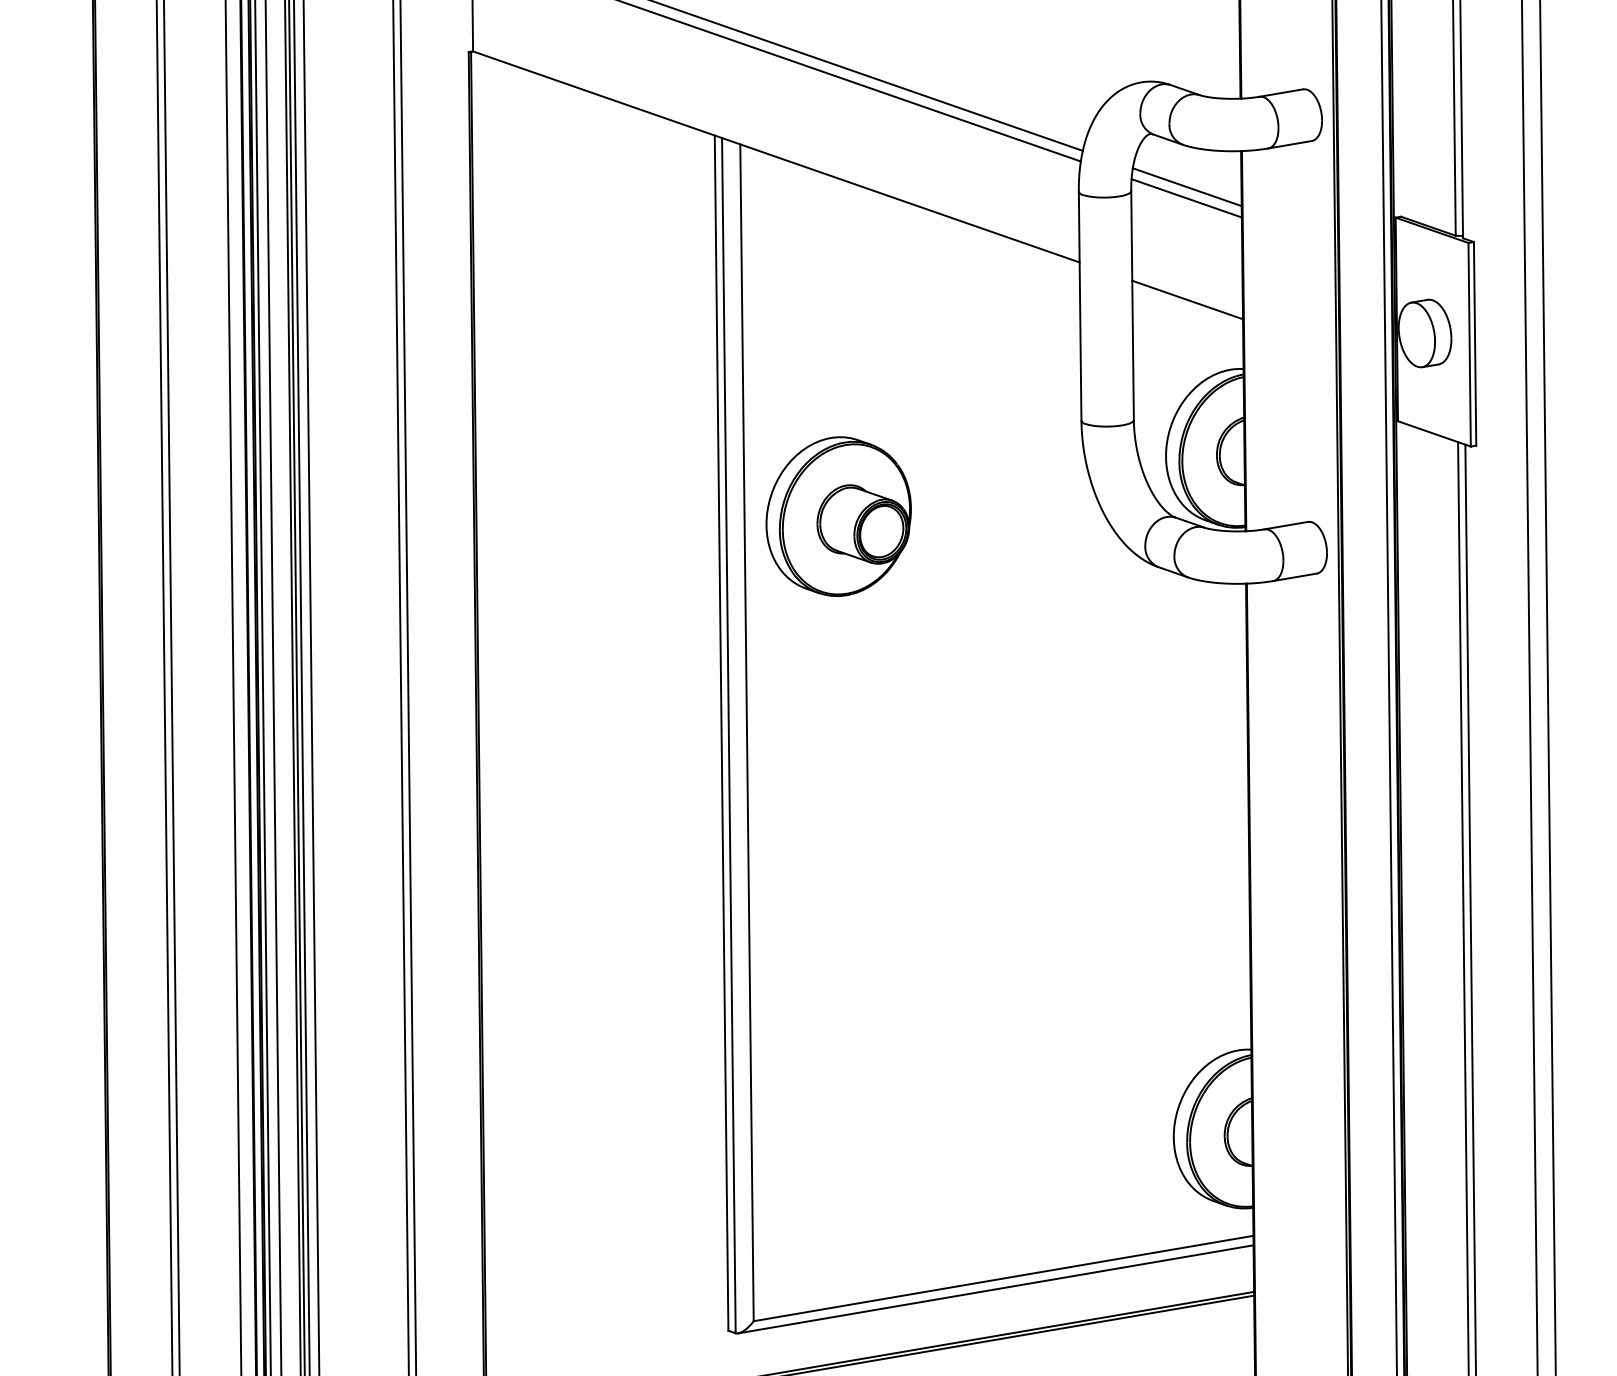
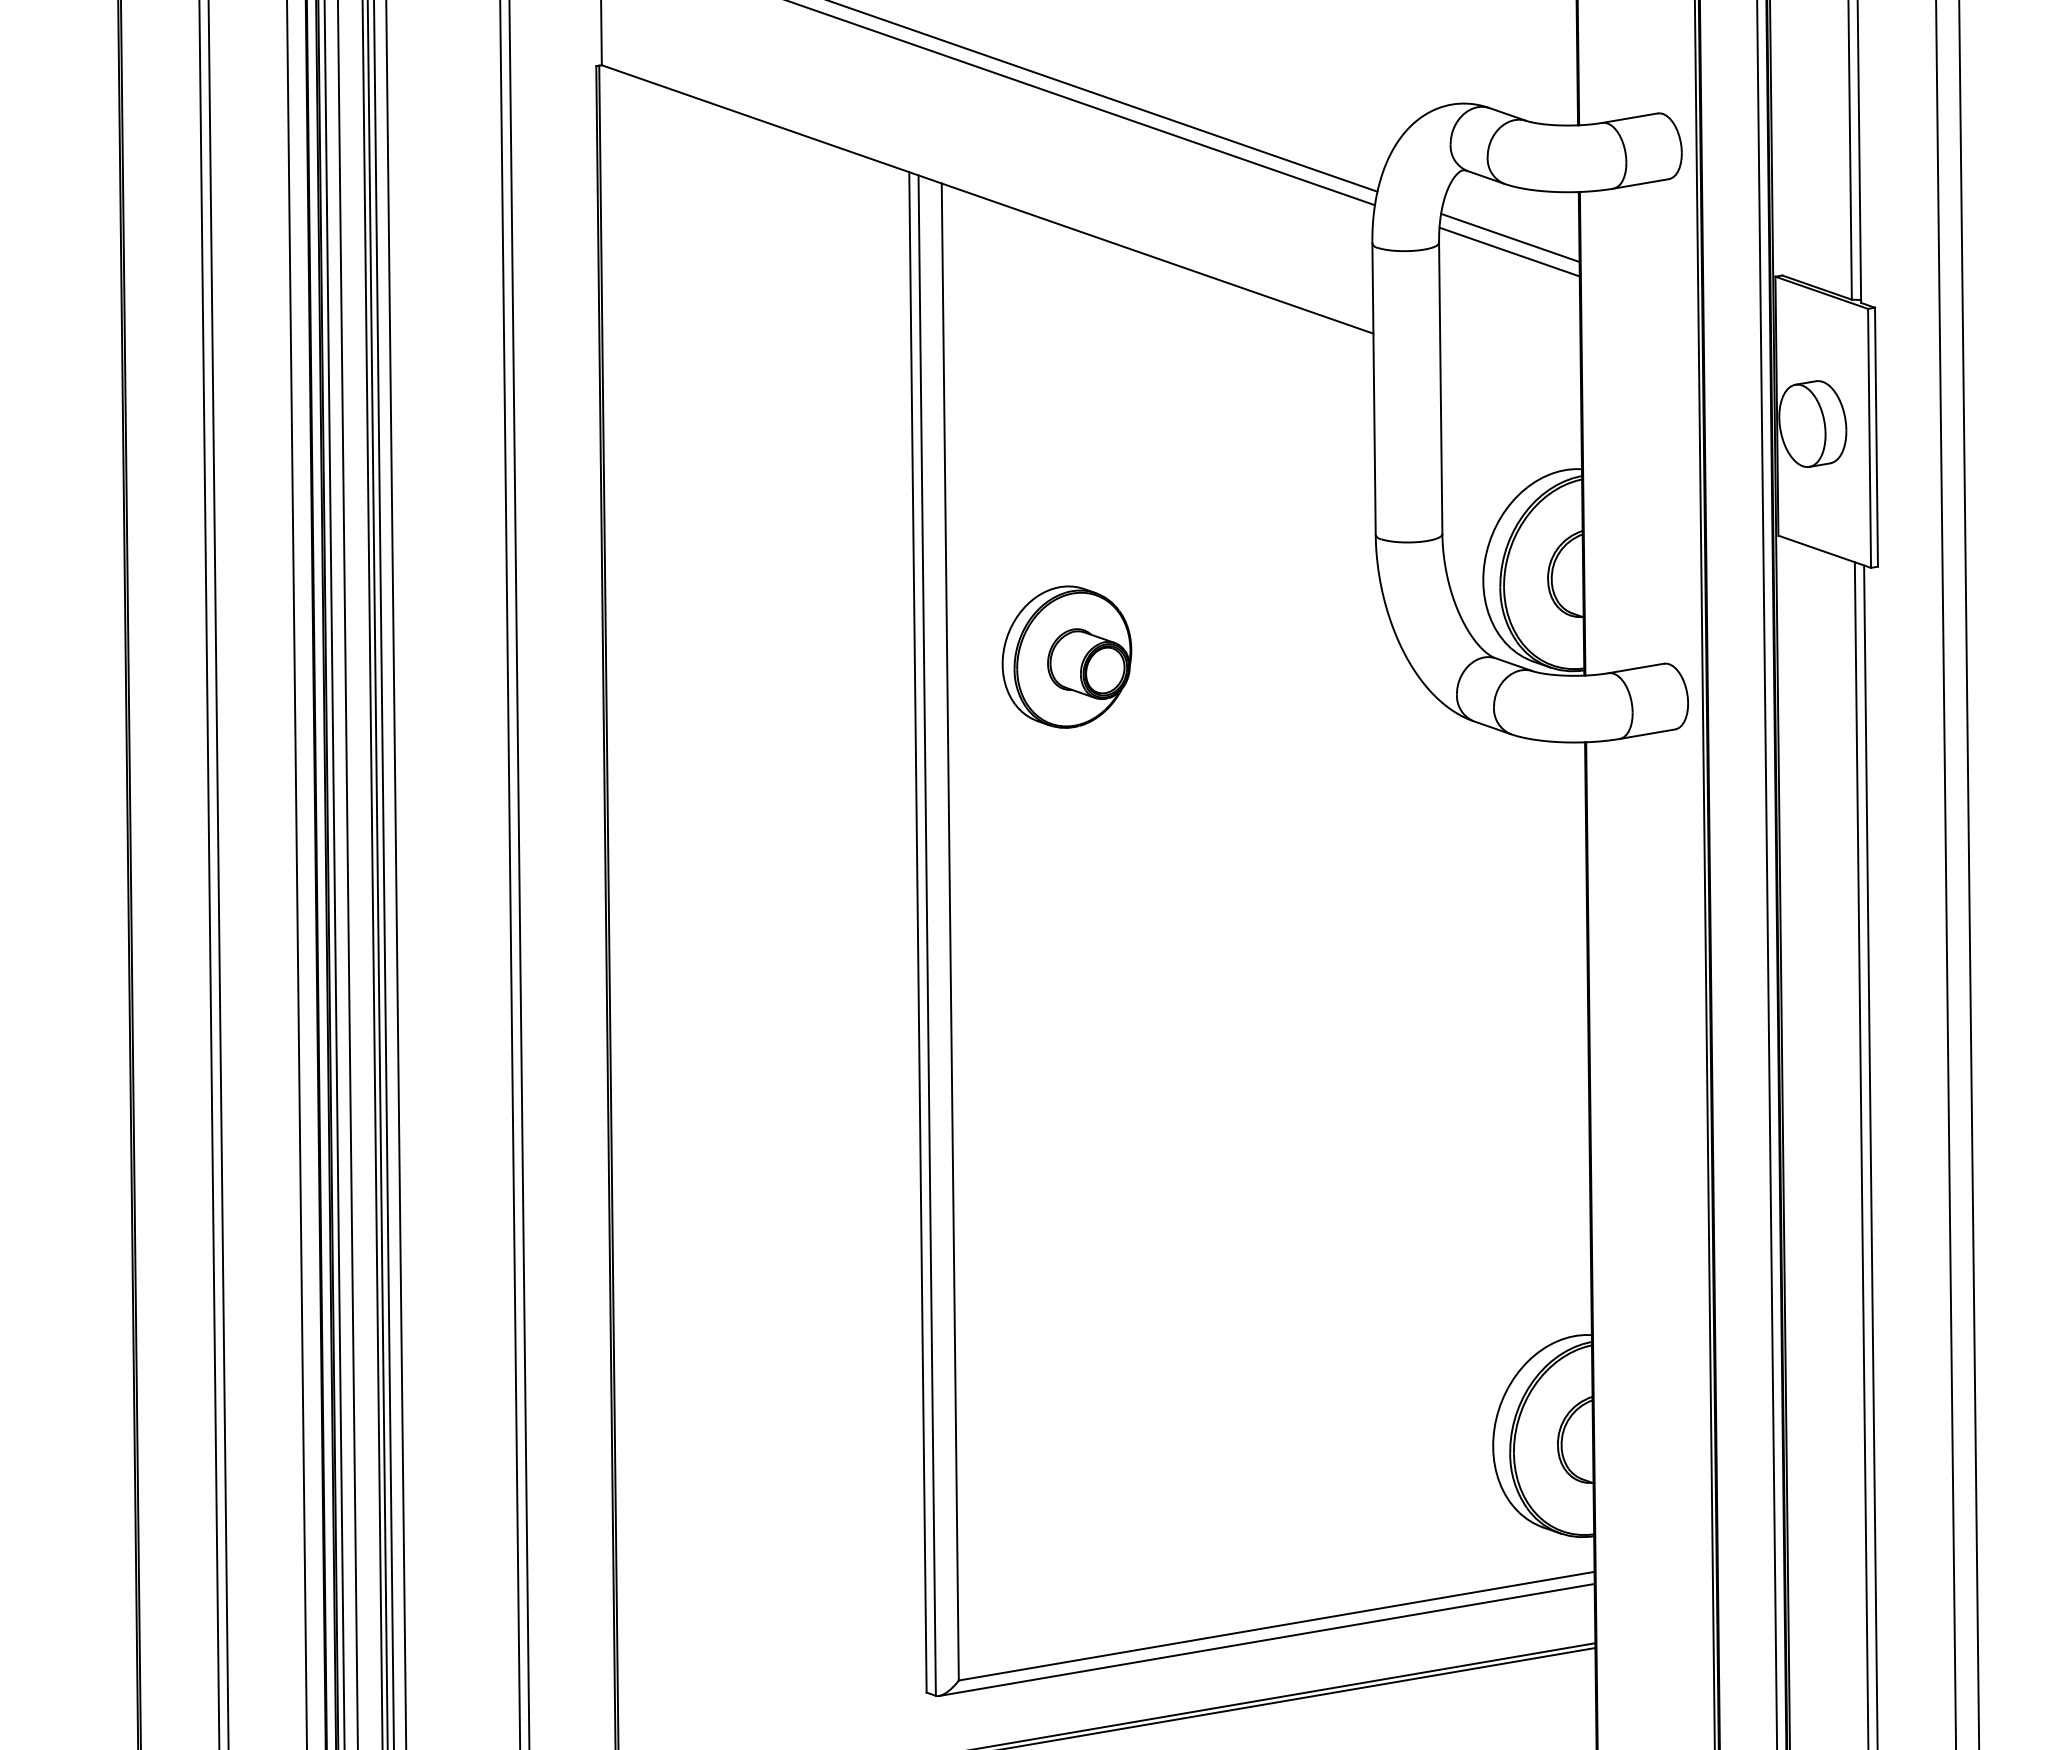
line: (1187, 299) -> (1510, 380), removed
part: (838, 517) -> (1066, 657), size x0.7

